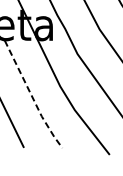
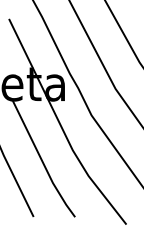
line: (32, 96) -> (42, 161), dashed -> solid

